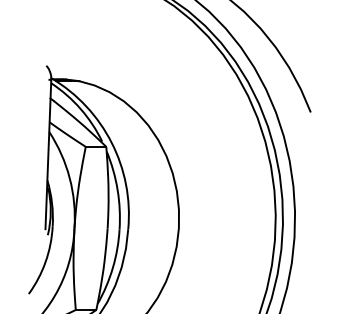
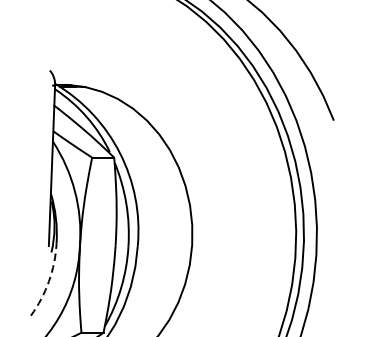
arc: (45, 262) -> (48, 281), solid -> dashed

